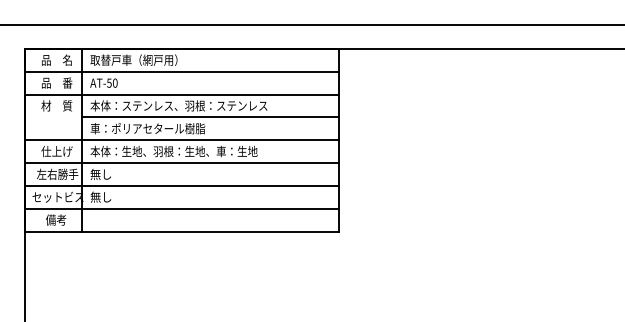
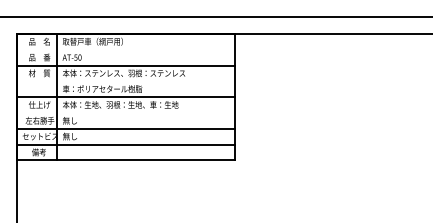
line: (181, 71) -> (125, 49), removed
line: (209, 117) -> (145, 81), removed
line: (181, 162) -> (125, 112), removed

